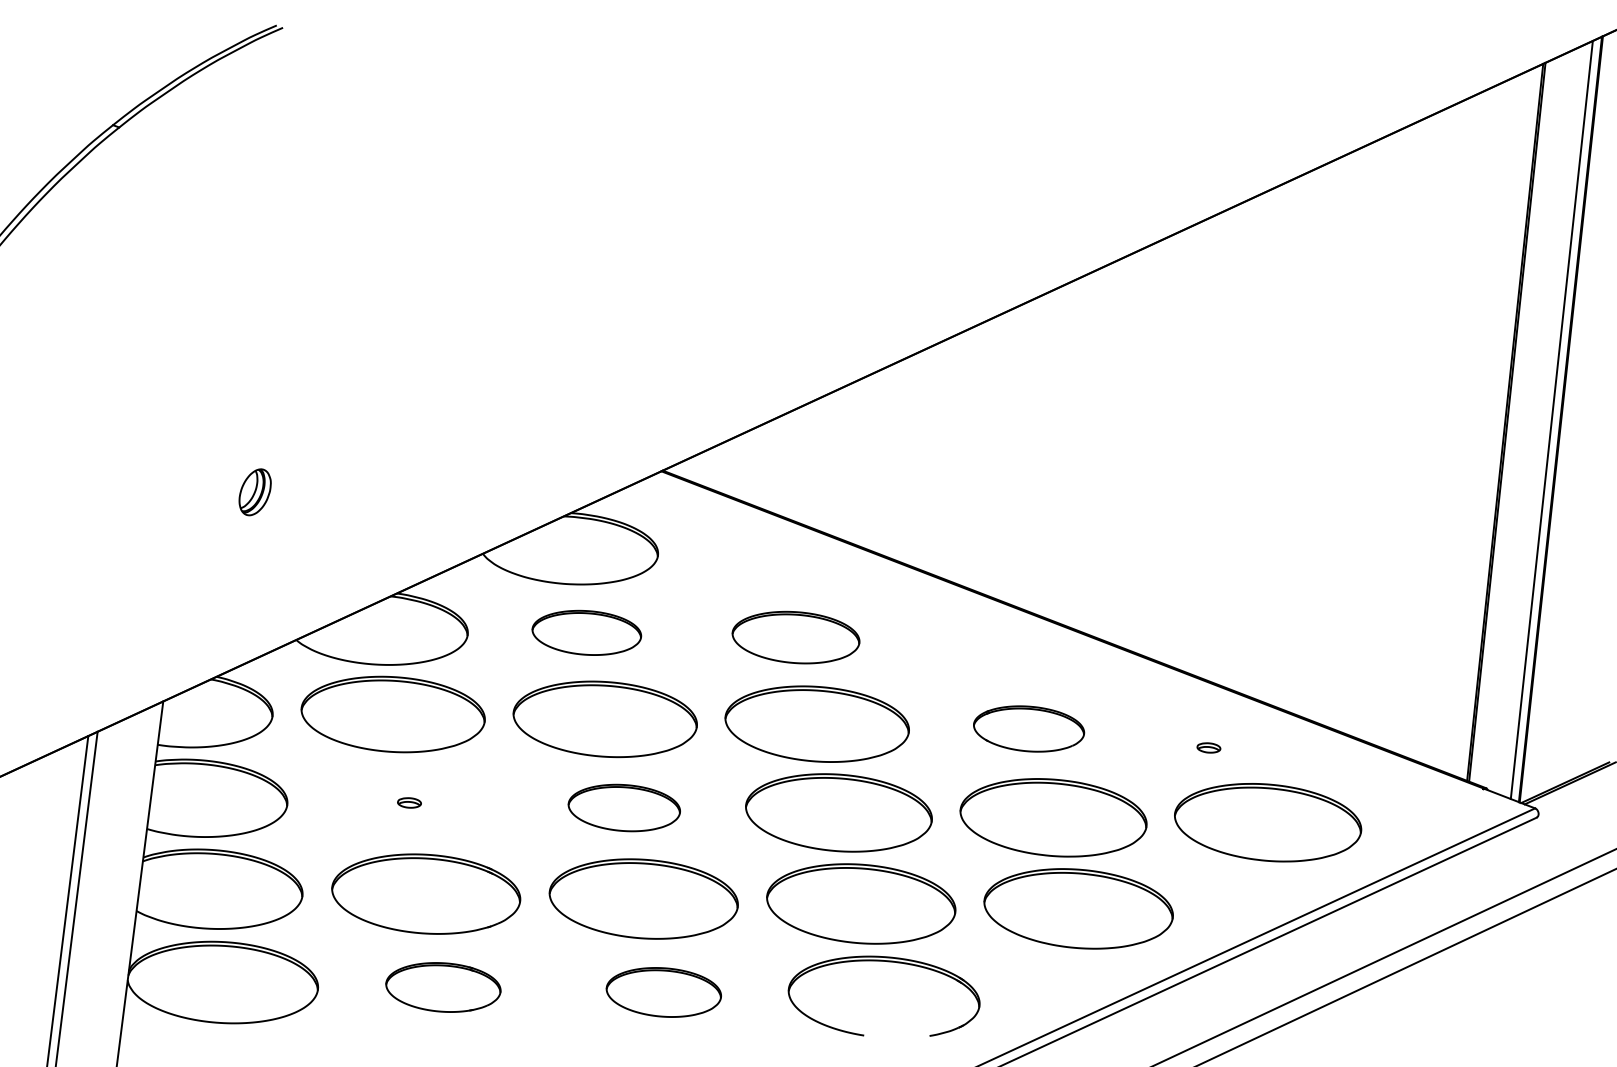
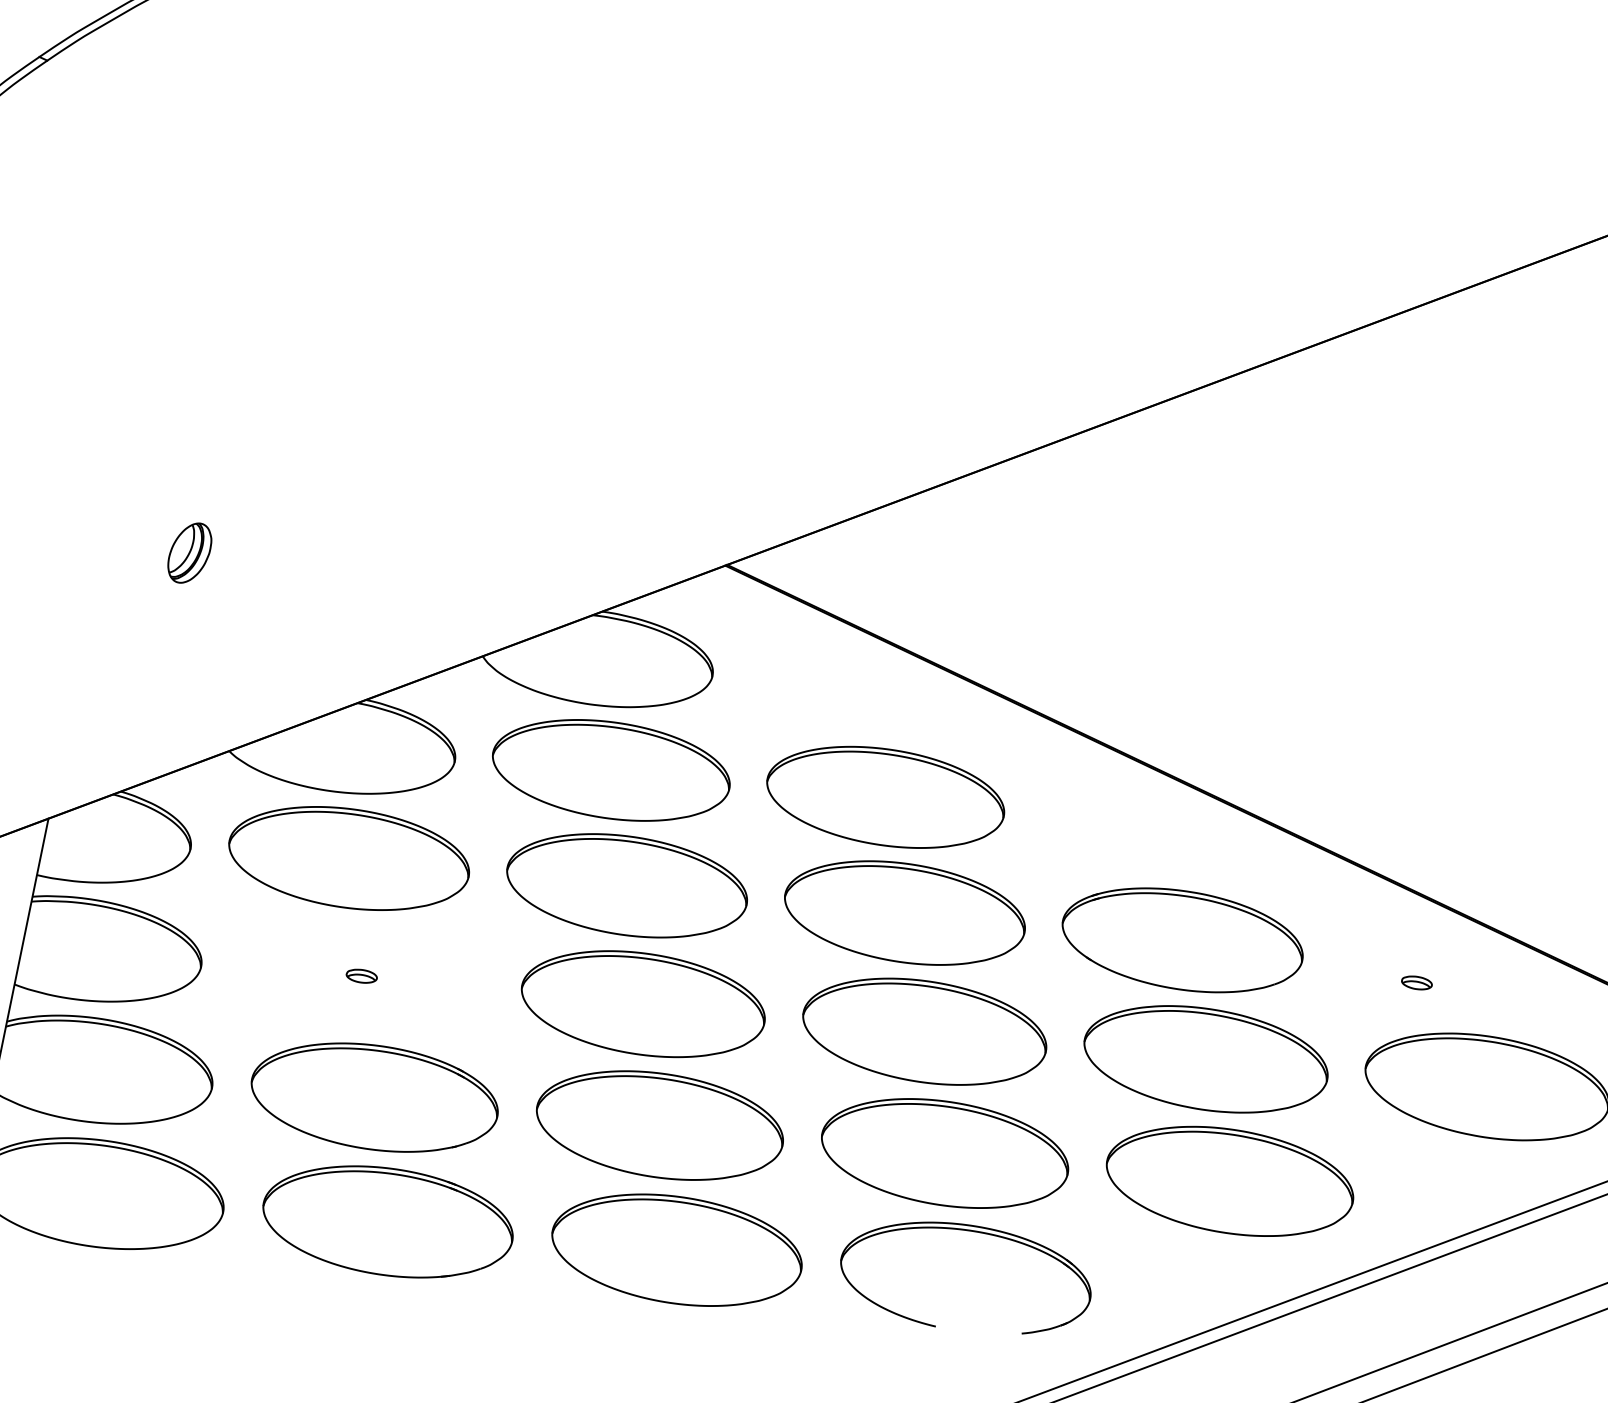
part: (586, 632) -> (611, 769), size x1.67
part: (795, 637) -> (884, 797), size x1.43
part: (1028, 728) -> (1181, 939), size x1.67
part: (624, 807) -> (643, 1003), size x1.67
part: (443, 987) -> (388, 1221), size x1.67
part: (663, 992) -> (676, 1250), size x1.67

